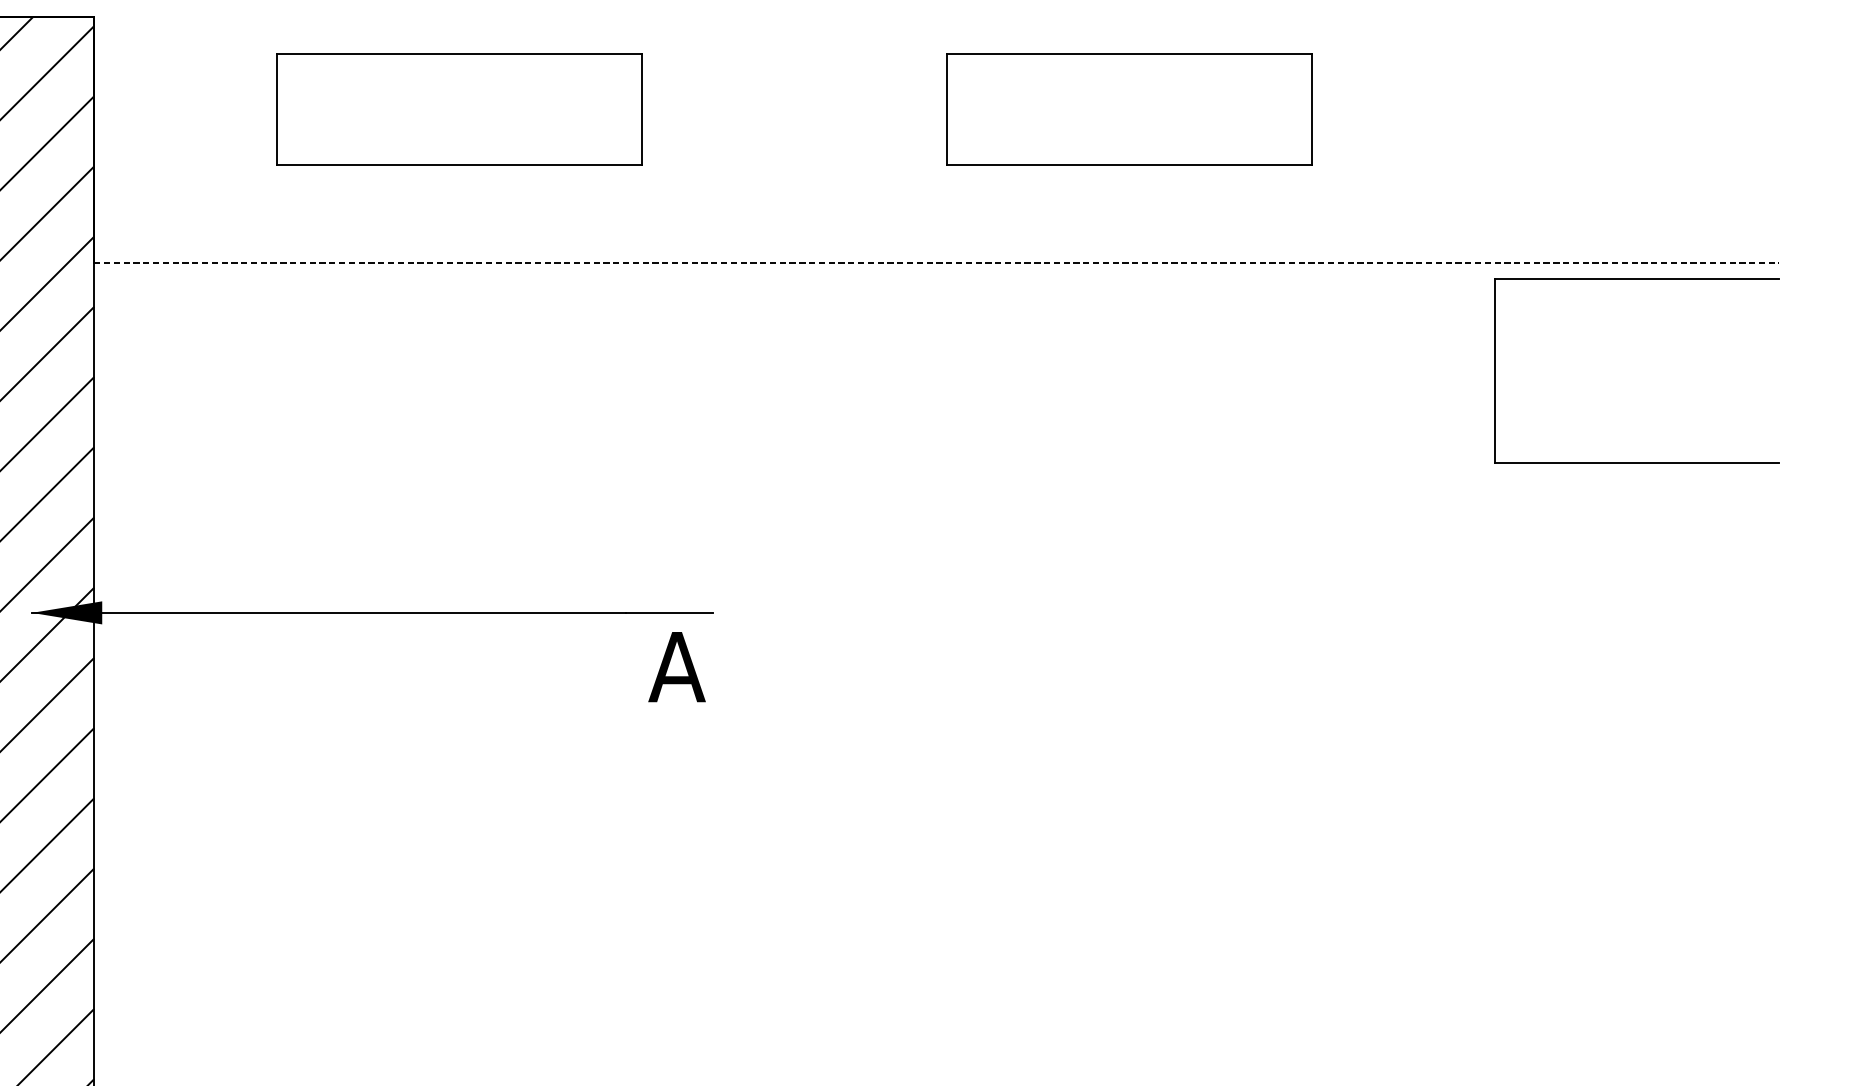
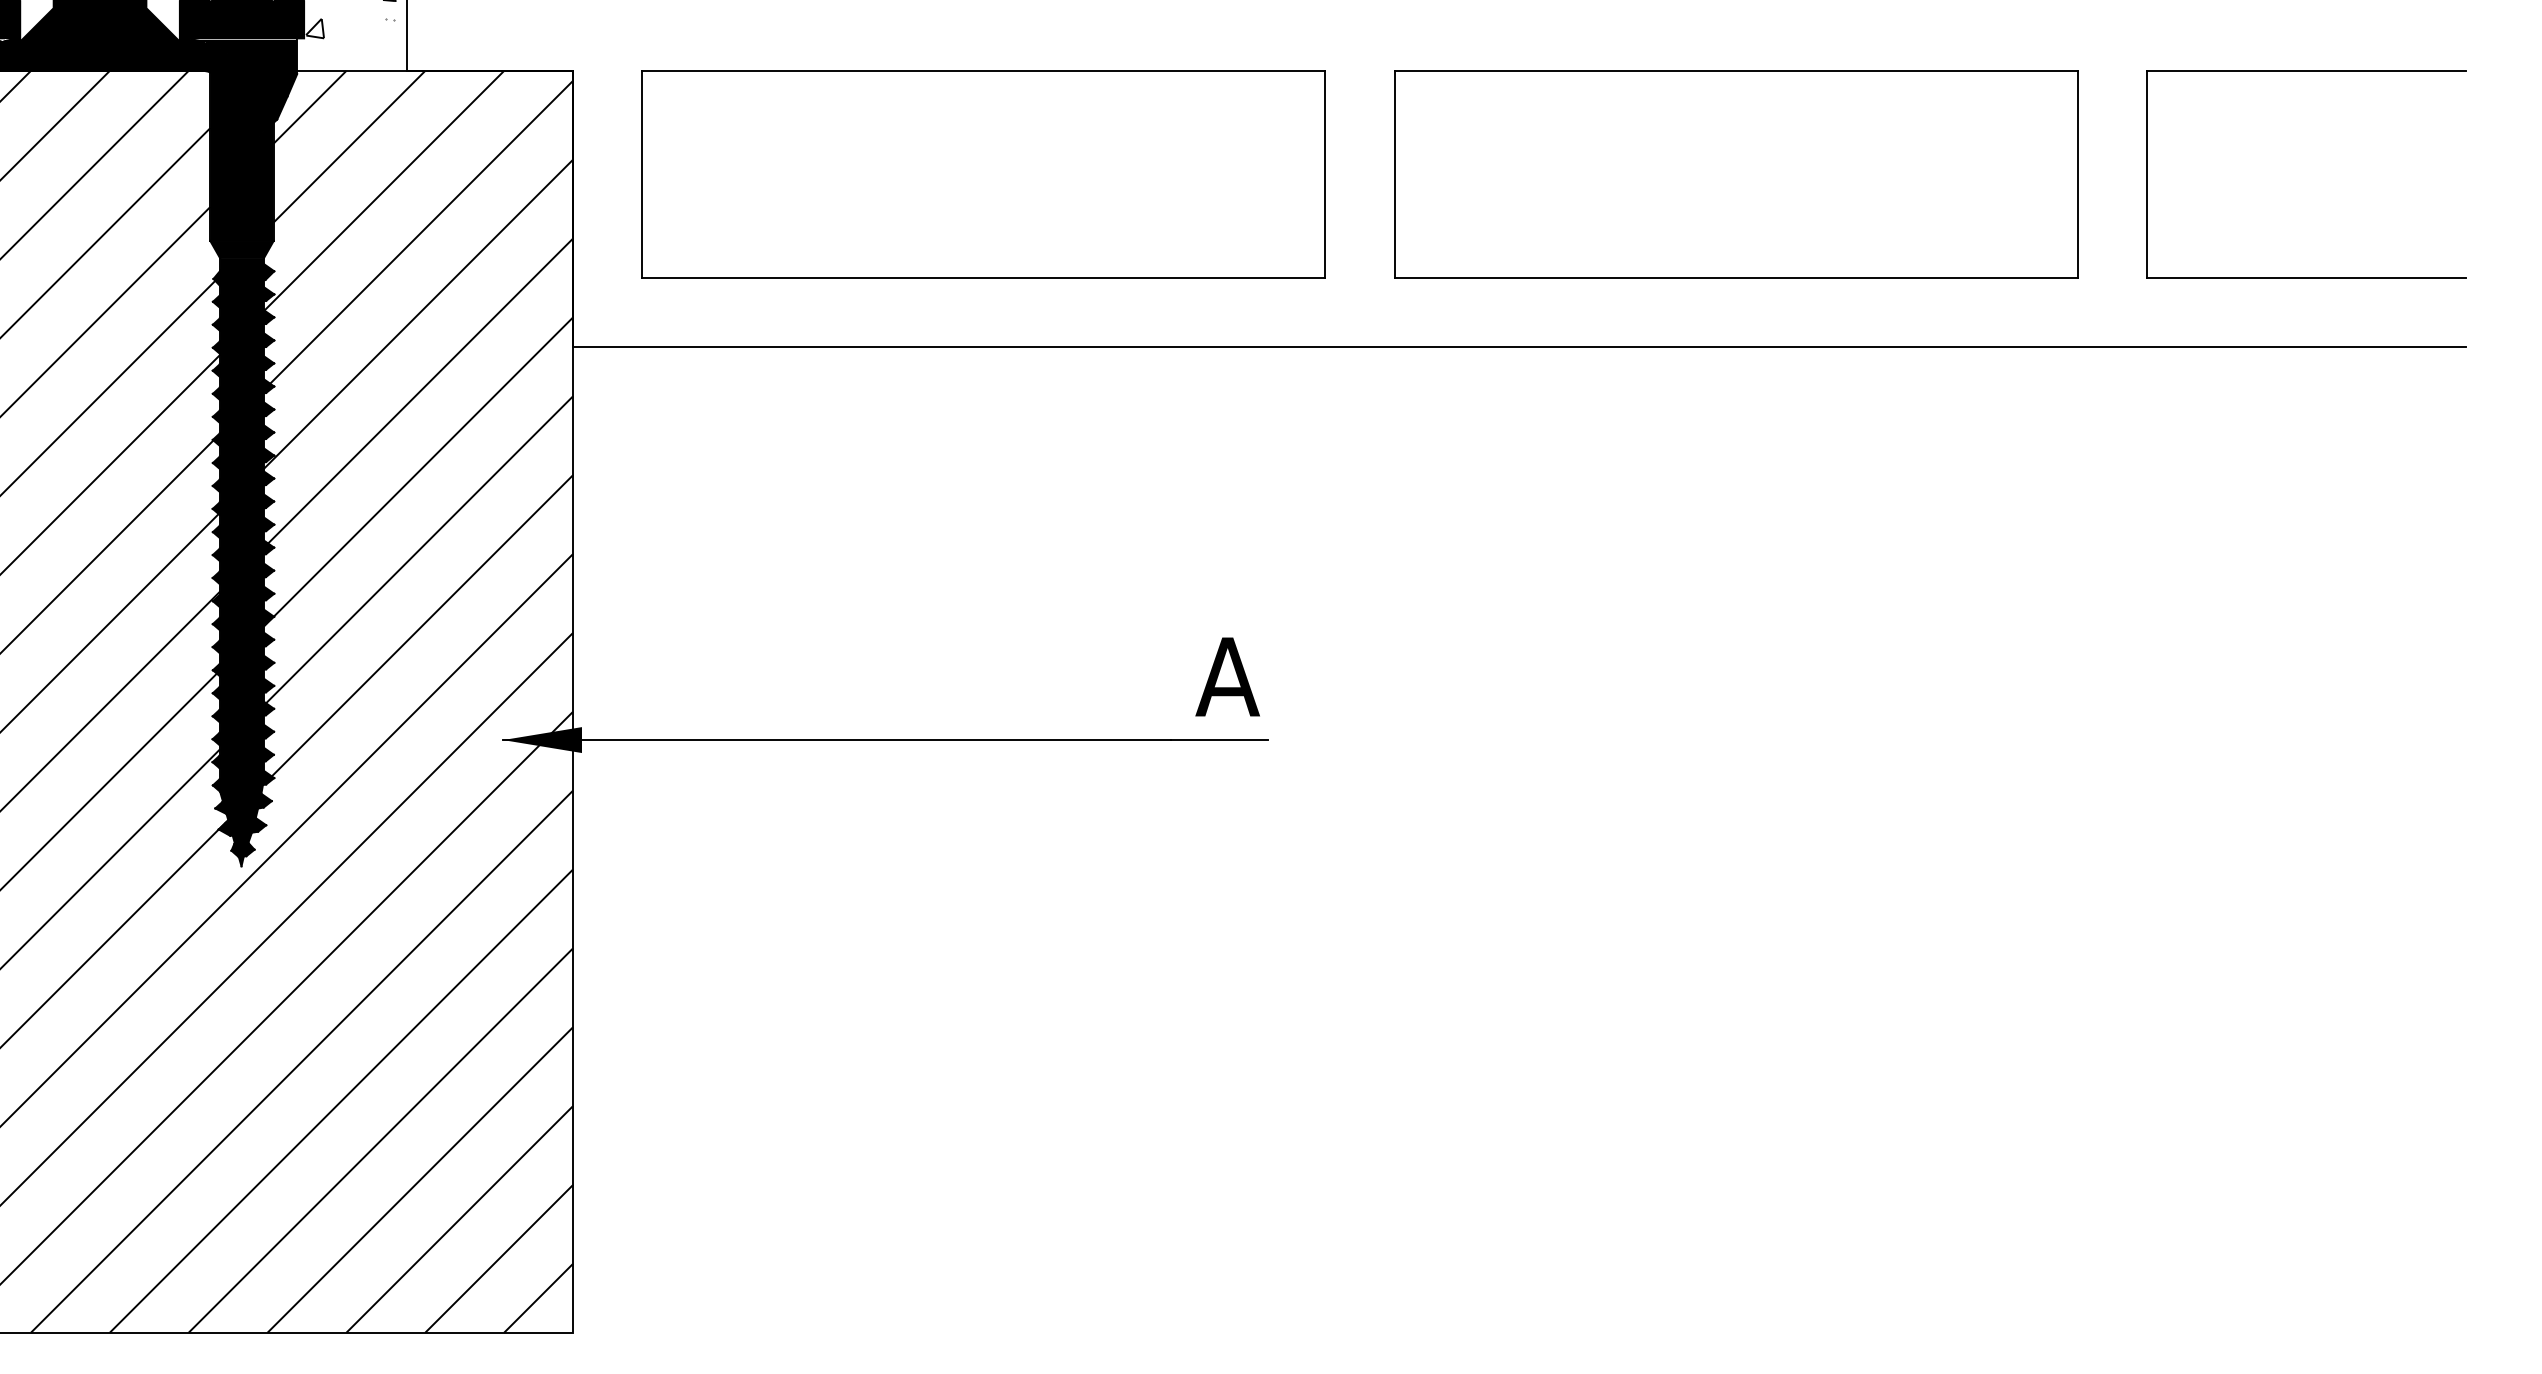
part: (459, 109) -> (983, 174), size x1.67
part: (1129, 109) -> (1736, 174), size x1.67
line: (936, 262) -> (1519, 346), dashed -> solid
part: (1637, 279) -> (2306, 71), moved
text: (676, 666) -> (1227, 676), moved

